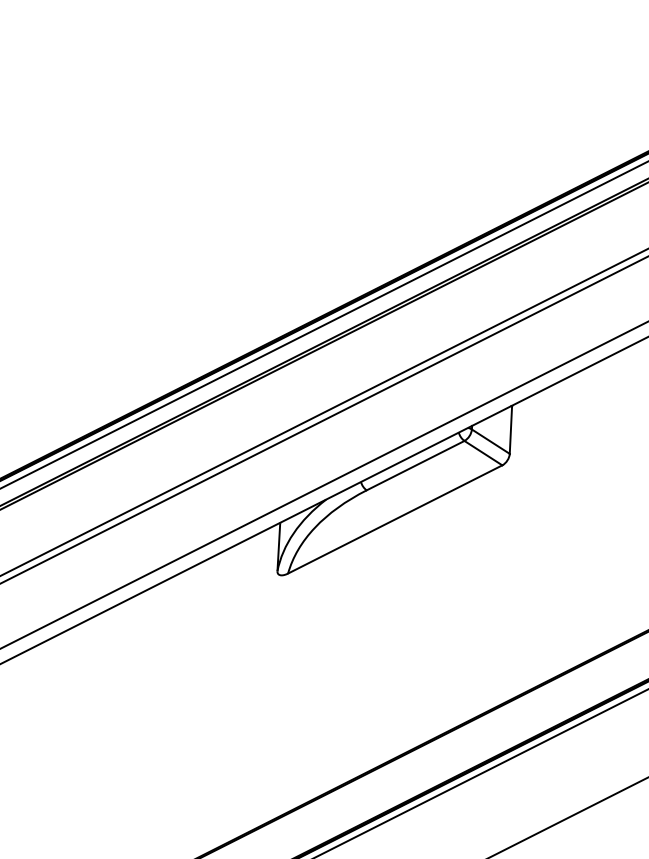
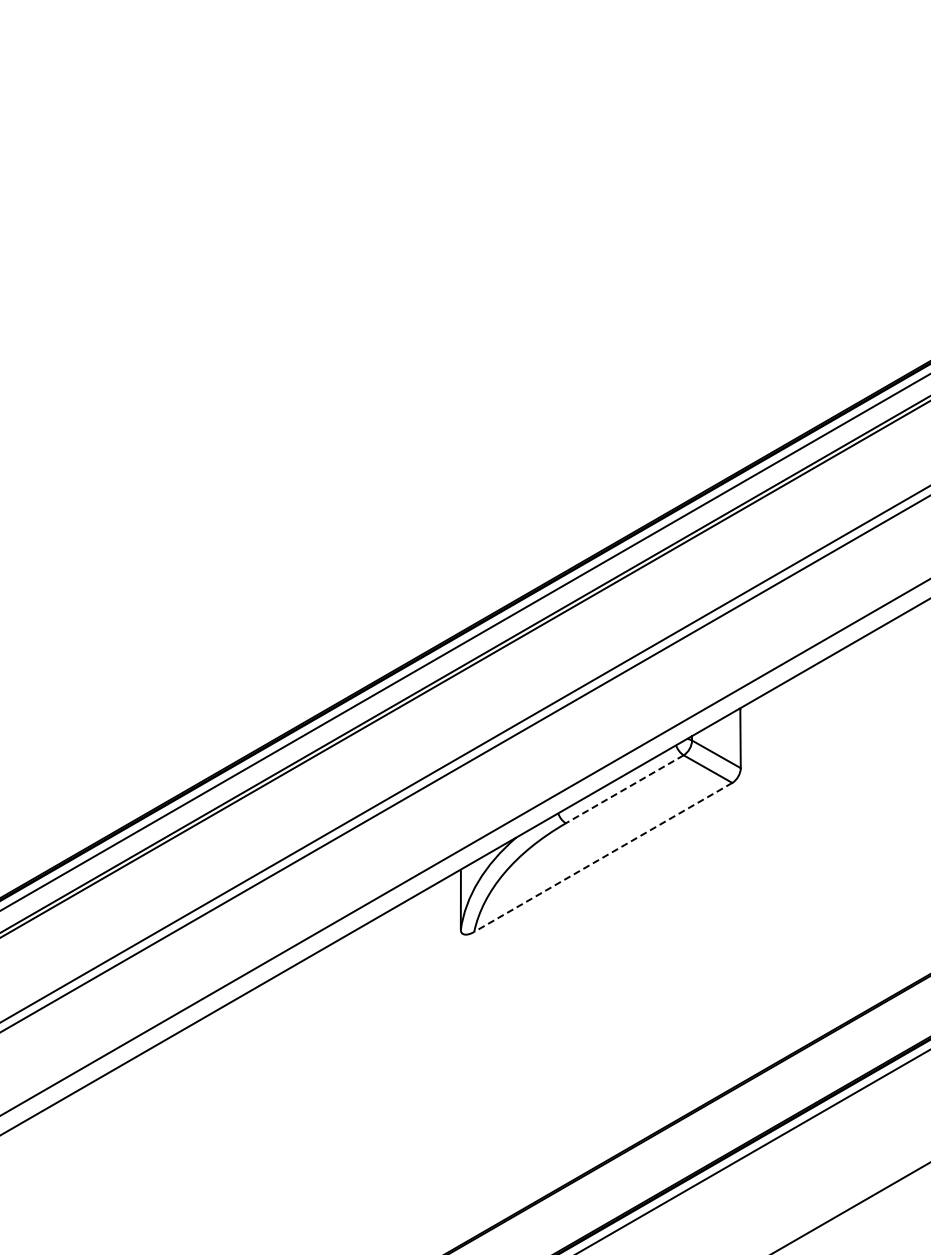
line: (415, 465) -> (624, 789), solid -> dashed
line: (394, 519) -> (602, 857), solid -> dashed

